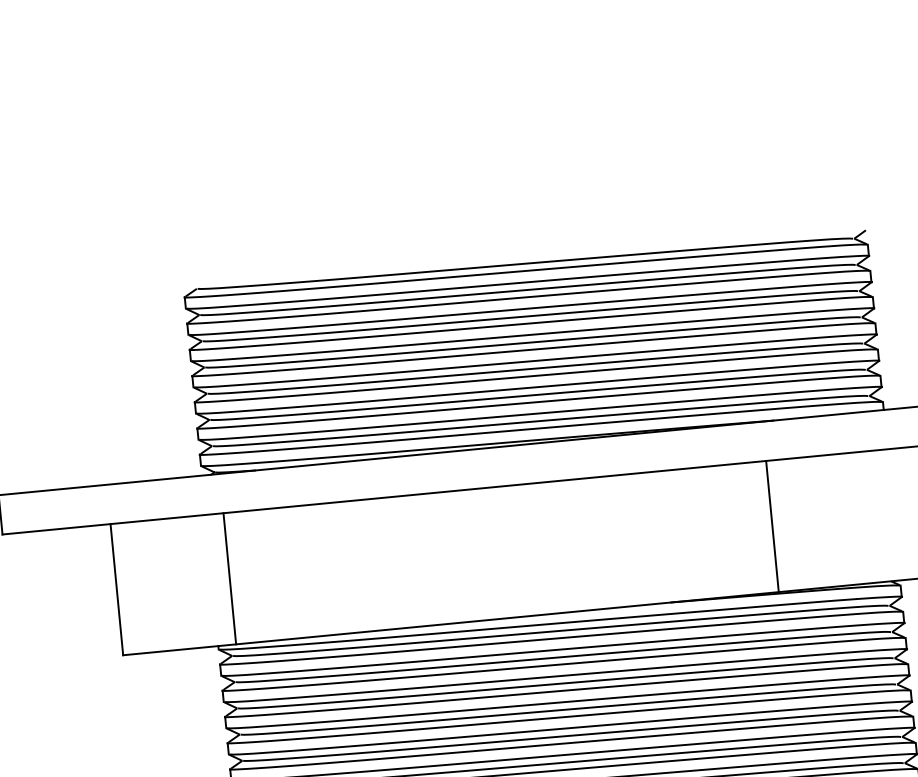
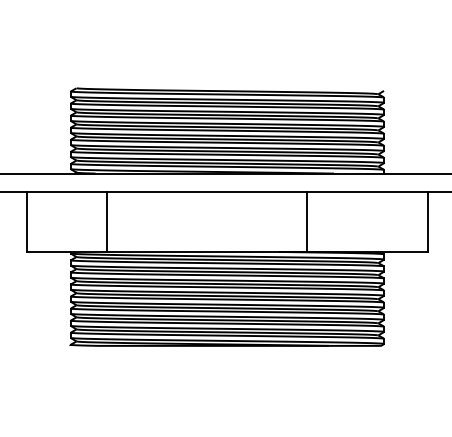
line: (772, 525) -> (307, 221), moved
line: (228, 578) -> (106, 221), moved

